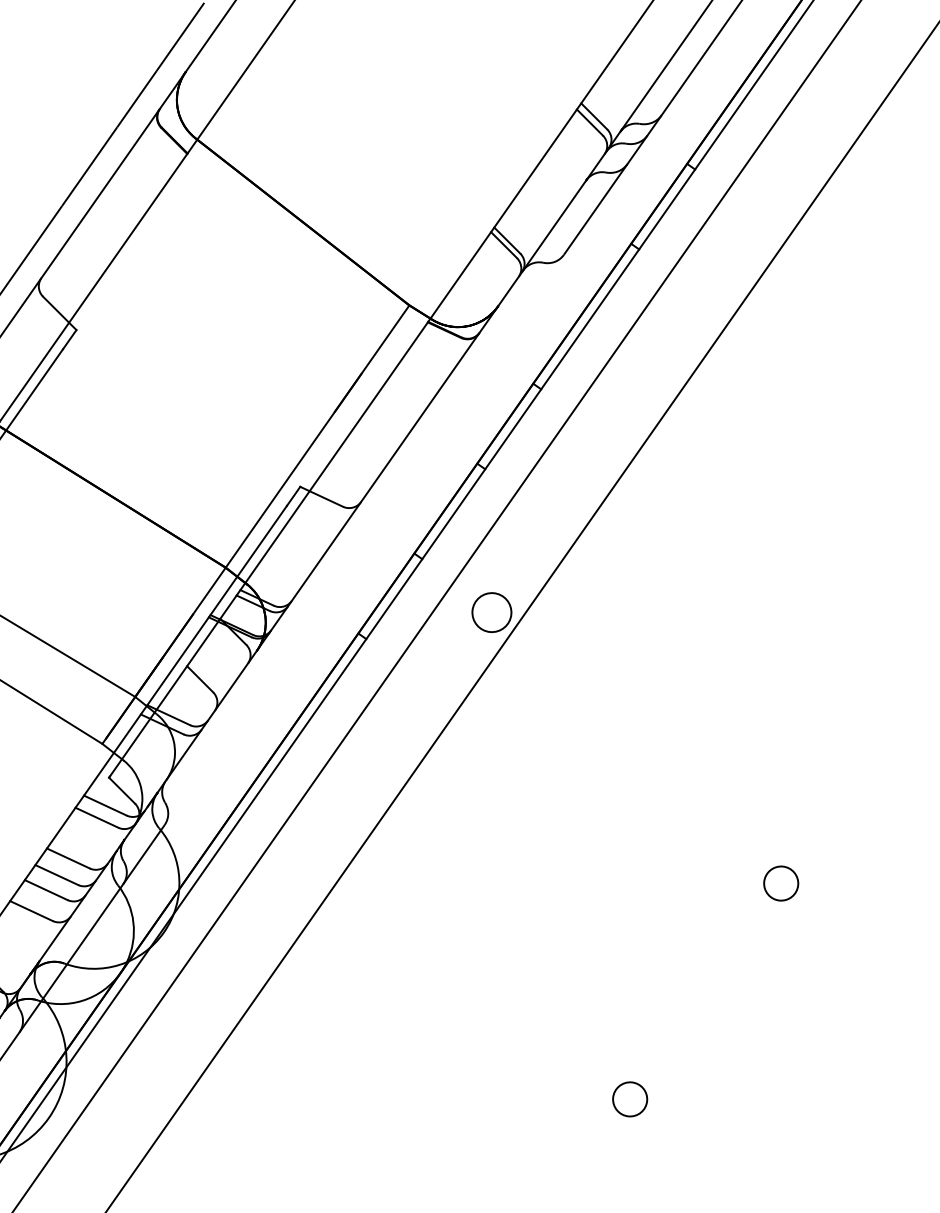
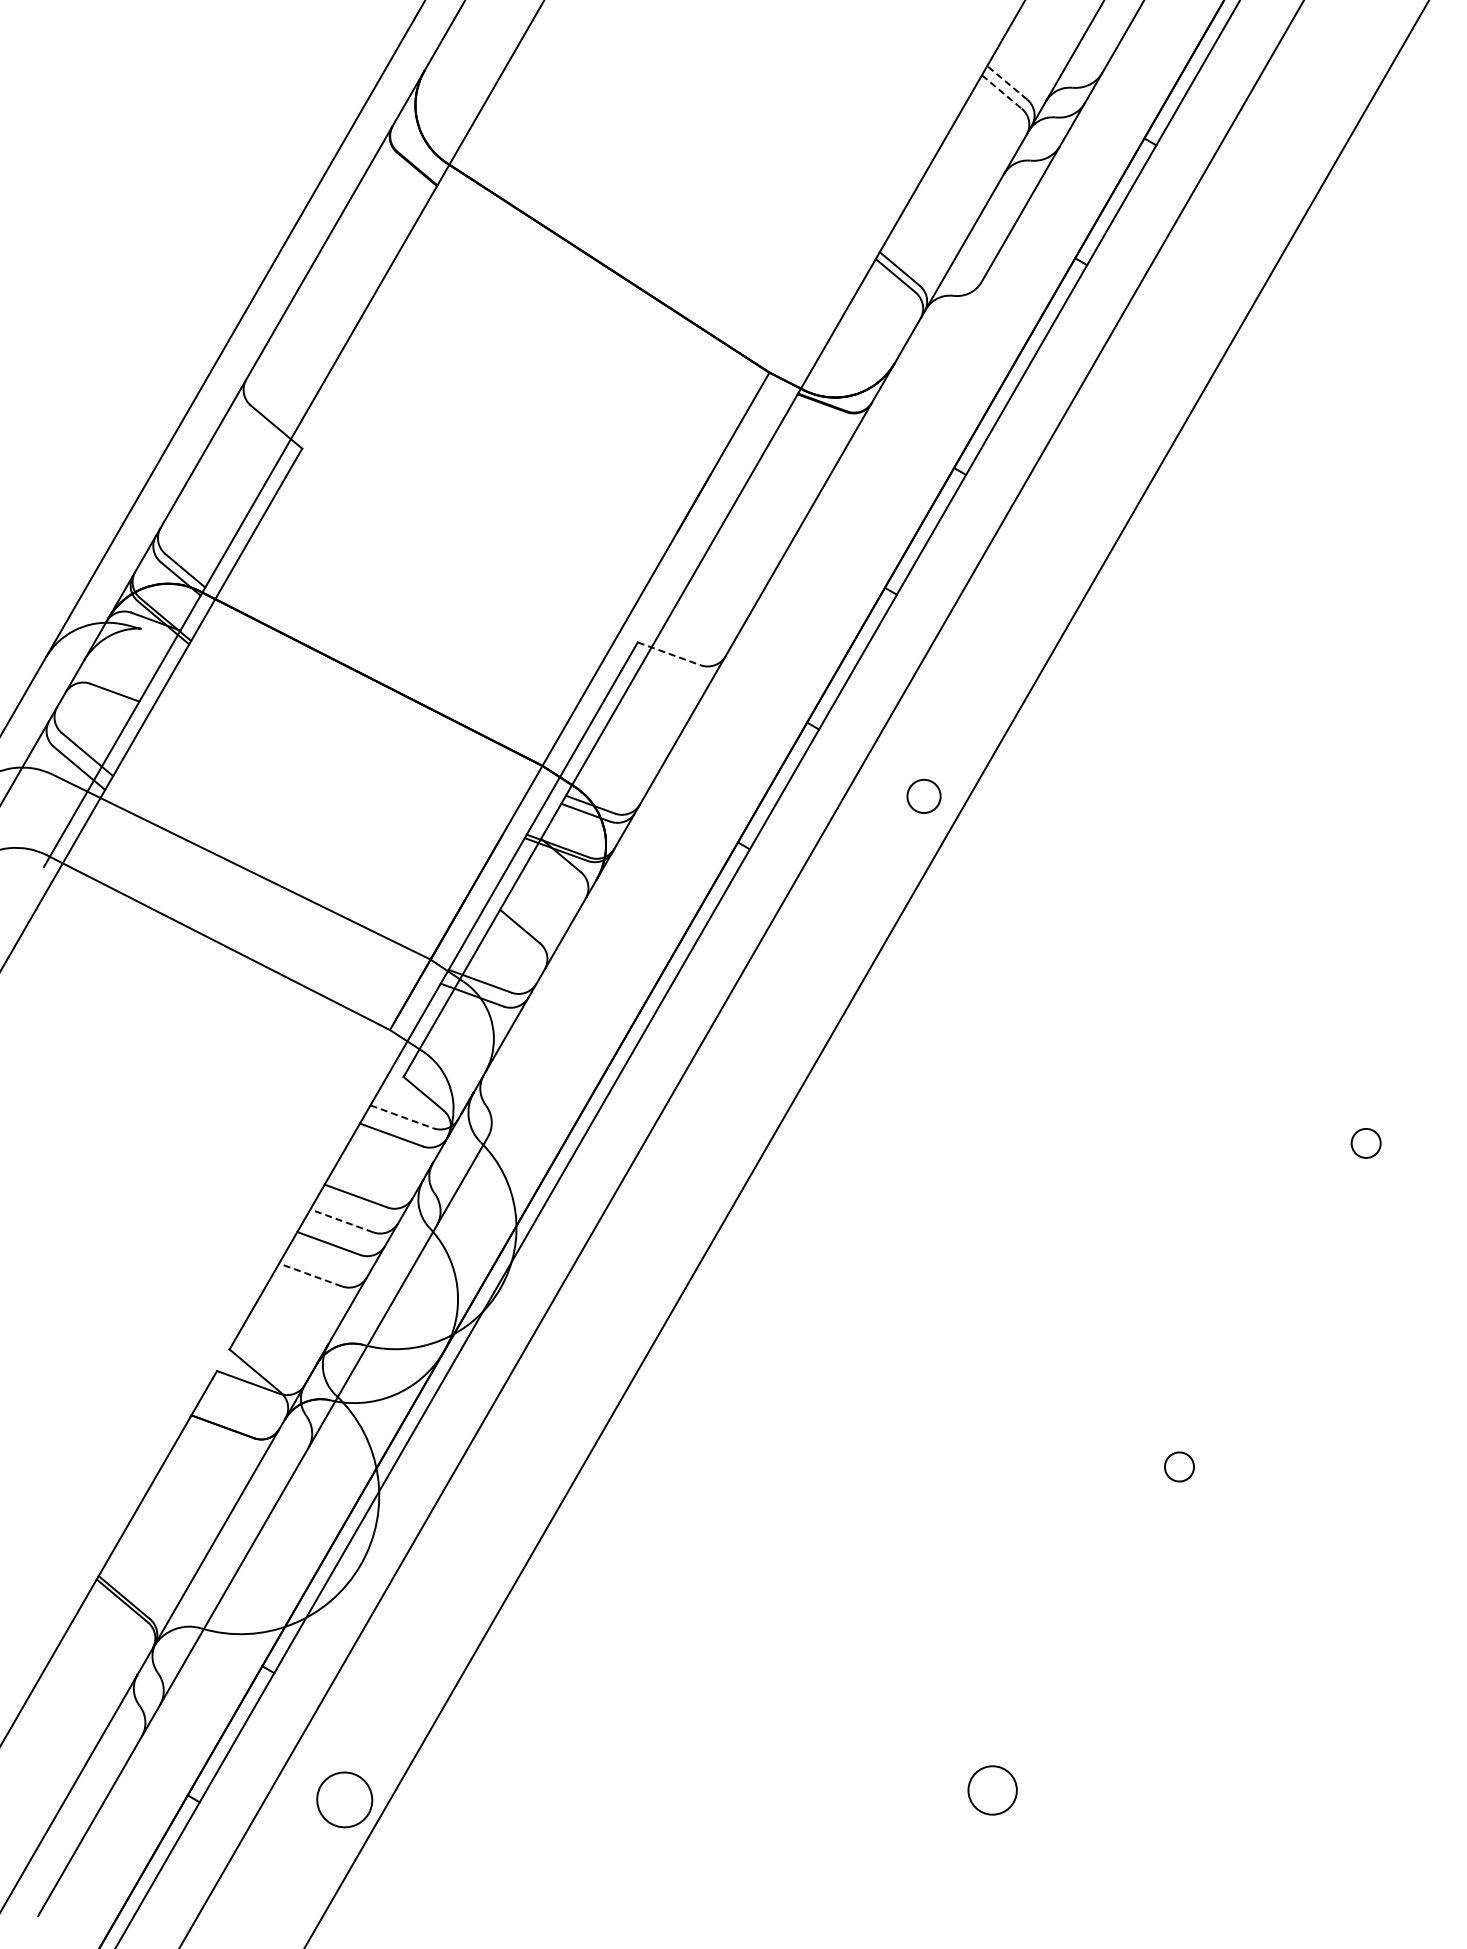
line: (593, 116) -> (1006, 82), solid -> dashed
line: (590, 122) -> (1002, 92), solid -> dashed
line: (321, 497) -> (669, 654), solid -> dashed
circle: (491, 612) -> (923, 796), size x0.6
line: (105, 806) -> (402, 1117), solid -> dashed
line: (56, 874) -> (341, 1220), solid -> dashed
circle: (780, 883) -> (1365, 1143), size x0.6
line: (31, 910) -> (310, 1274), solid -> dashed
circle: (630, 1099) -> (1179, 1466), size x0.6

